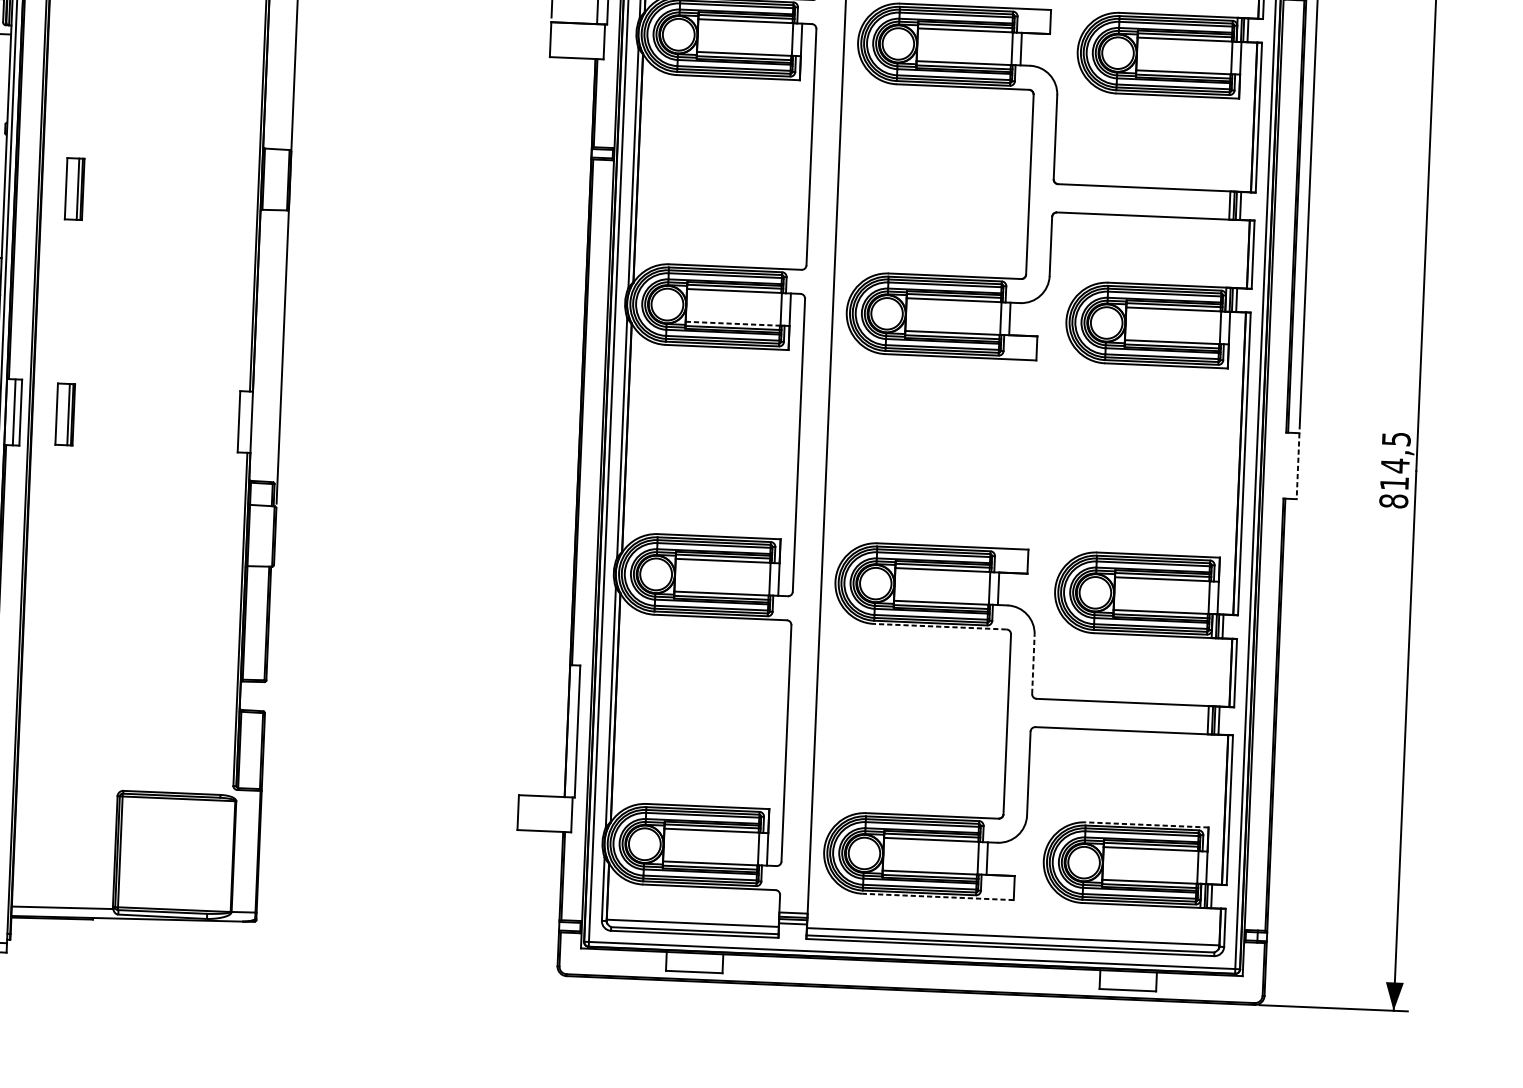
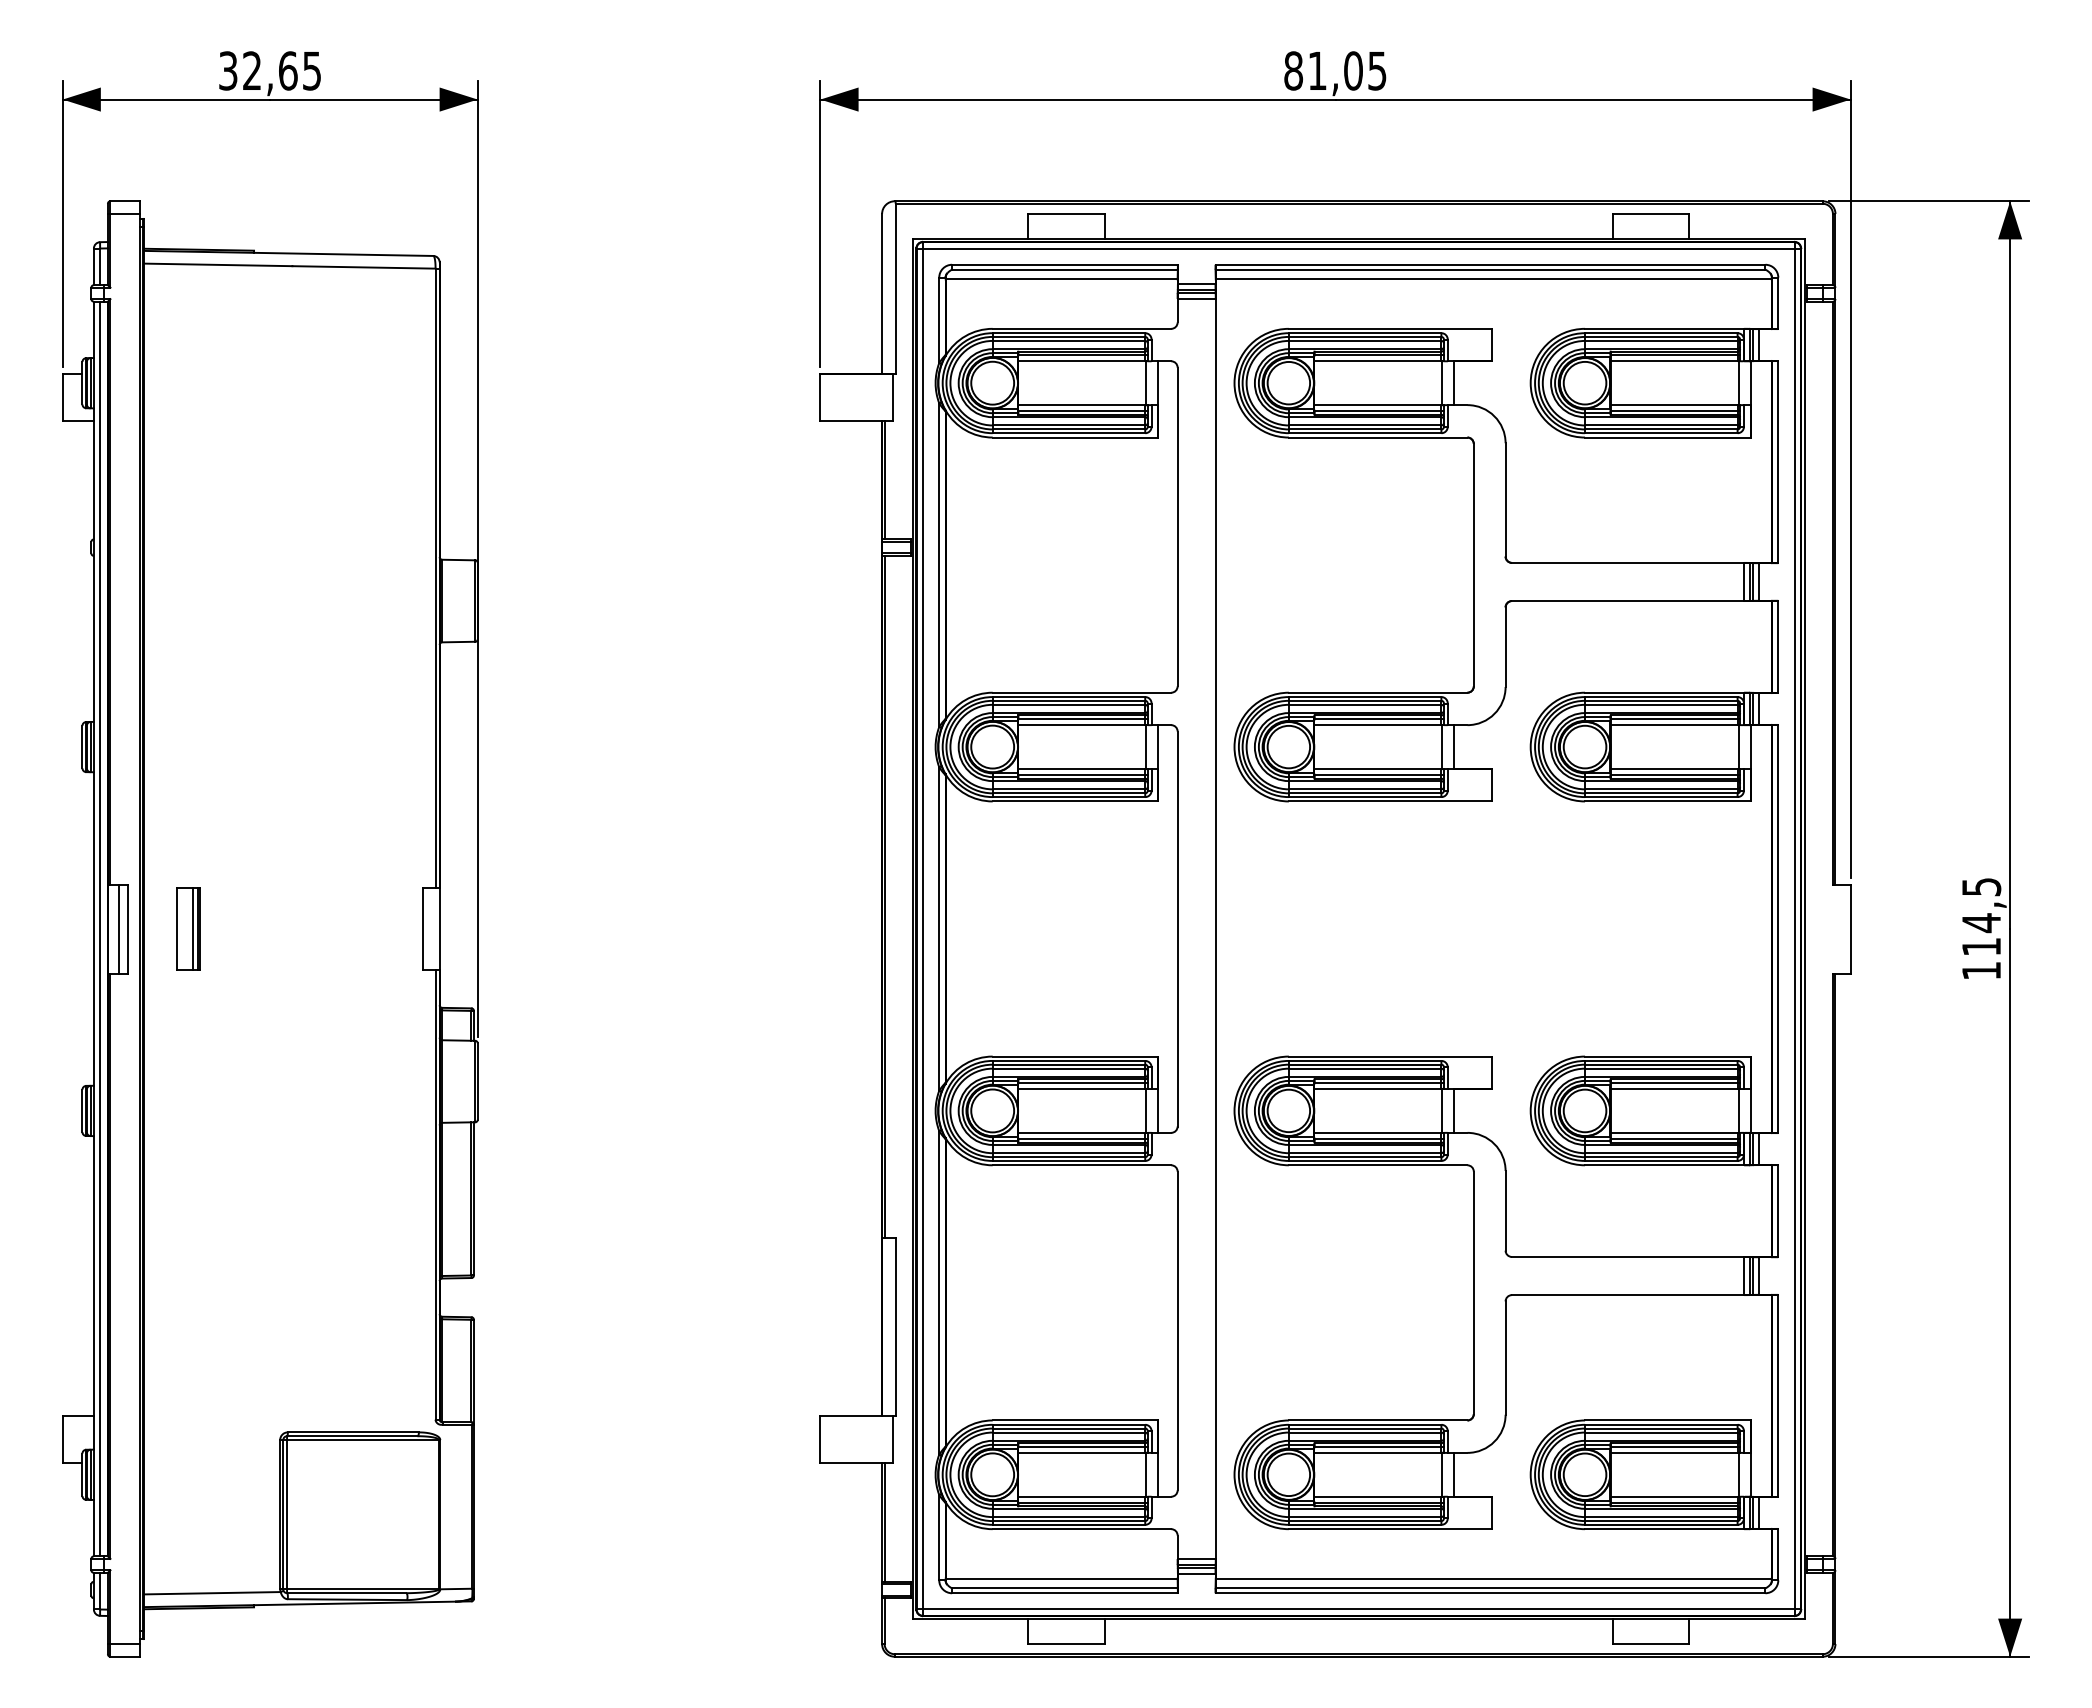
part: (74, 188) -> (188, 624), removed
line: (733, 324) -> (1082, 769), dashed -> solid
line: (1297, 466) -> (1850, 929), dashed -> solid
text: (1393, 501) -> (1981, 970), 814,5 -> 114,5
line: (939, 626) -> (1377, 1165), dashed -> solid
line: (1033, 664) -> (1505, 1210), dashed -> solid
line: (1146, 824) -> (1667, 1420), dashed -> solid
line: (938, 897) -> (1390, 1529), dashed -> solid

